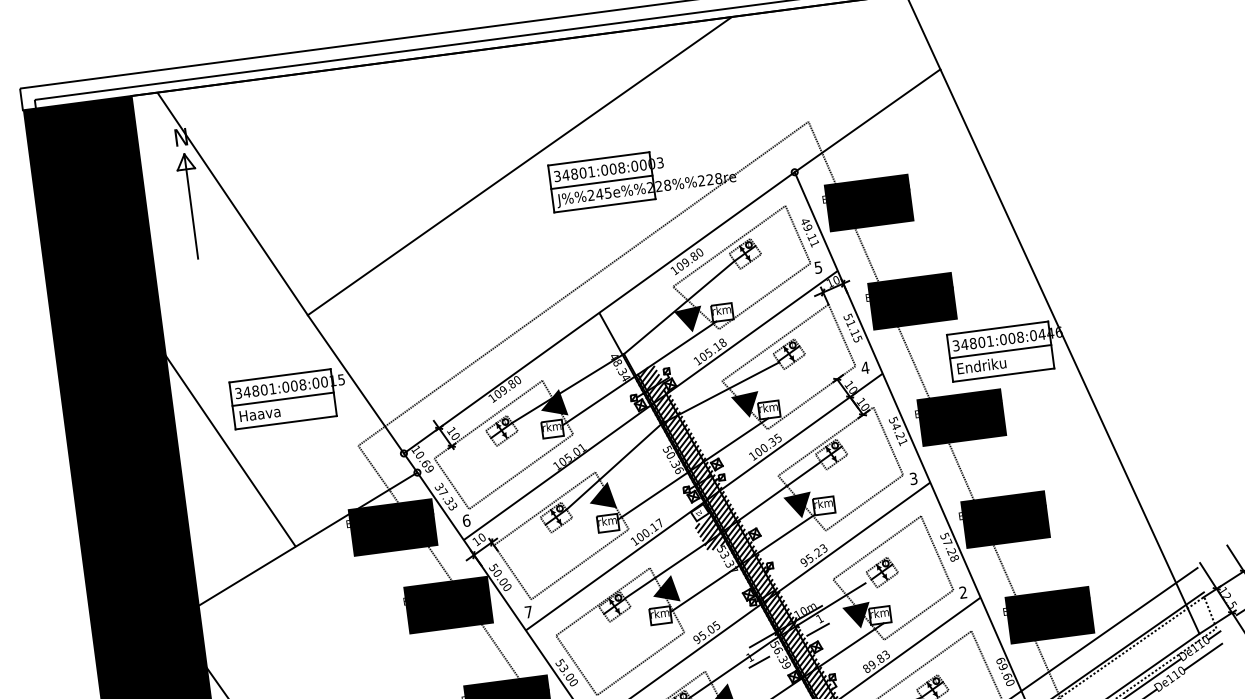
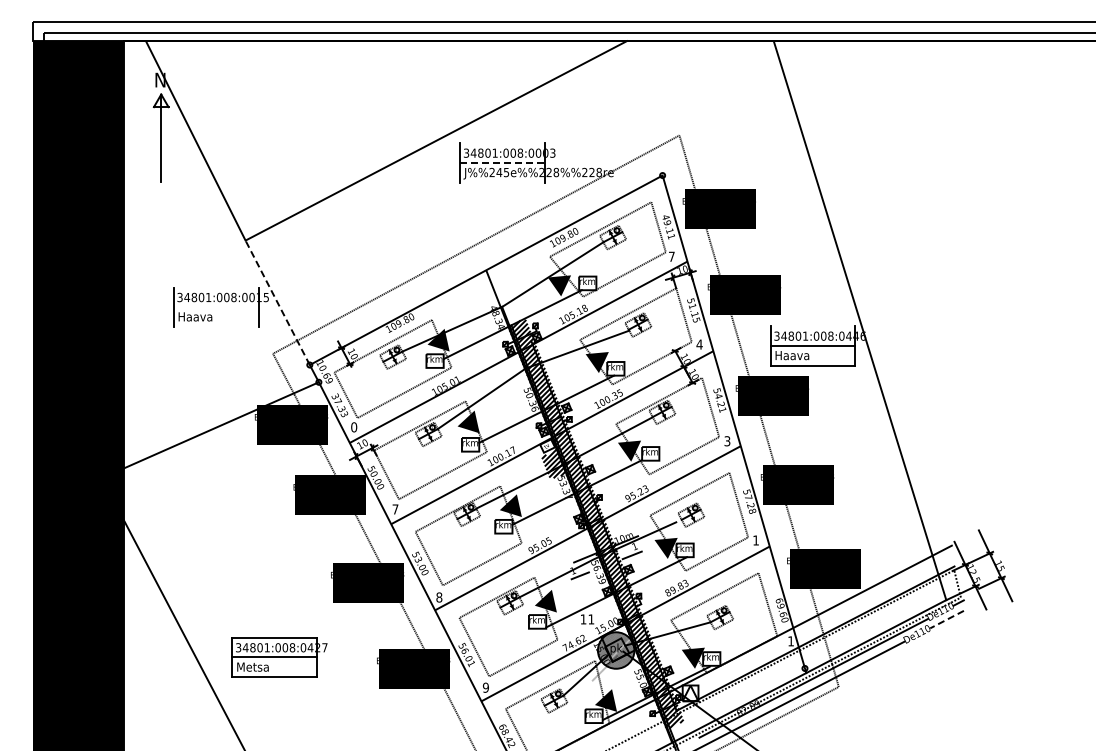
line: (866, 120) -> (727, 140), removed
line: (598, 159) -> (502, 143), removed
line: (602, 181) -> (503, 162), solid -> dashed
line: (604, 205) -> (502, 182), removed
text: (817, 267) -> (671, 256), 5 -> 7
line: (997, 328) -> (812, 326), removed
text: (982, 365) -> (796, 355), Endriku -> Haava
line: (279, 375) -> (215, 287), removed
line: (355, 384) -> (277, 302), solid -> dashed
line: (282, 399) -> (215, 307), removed
line: (285, 422) -> (215, 326), removed
line: (230, 450) -> (167, 343), removed
text: (466, 520) -> (354, 427), 6 -> 0
text: (962, 592) -> (755, 540), 2 -> 1
line: (1203, 656) -> (947, 619), solid -> dashed

